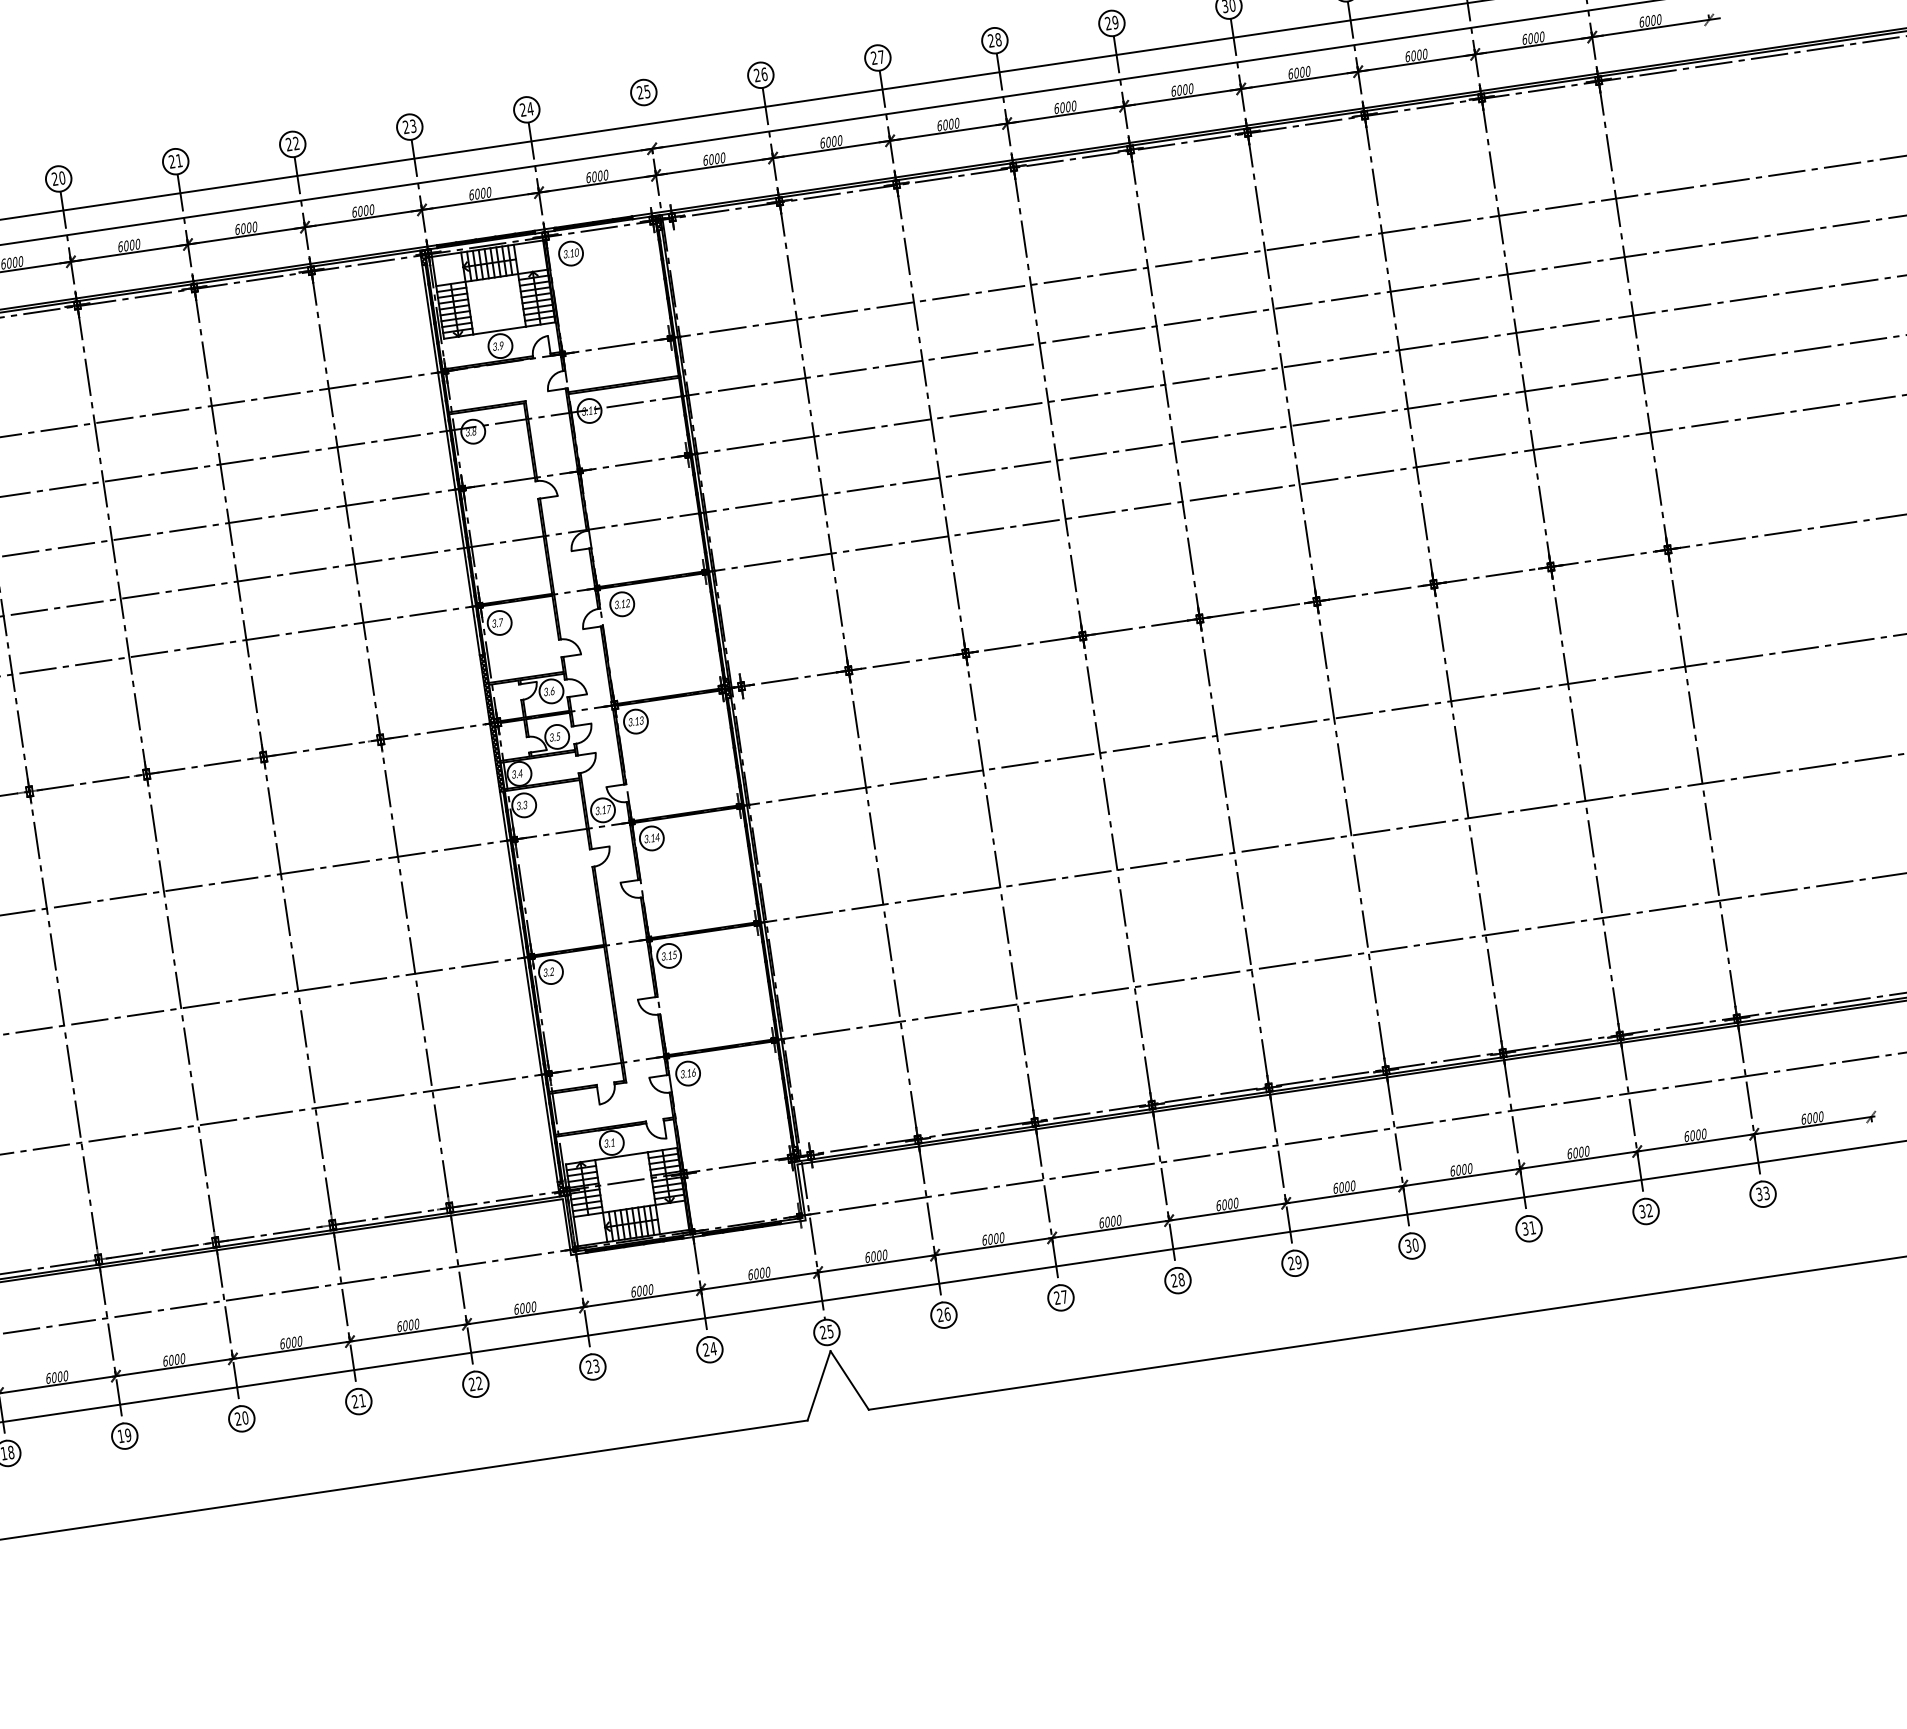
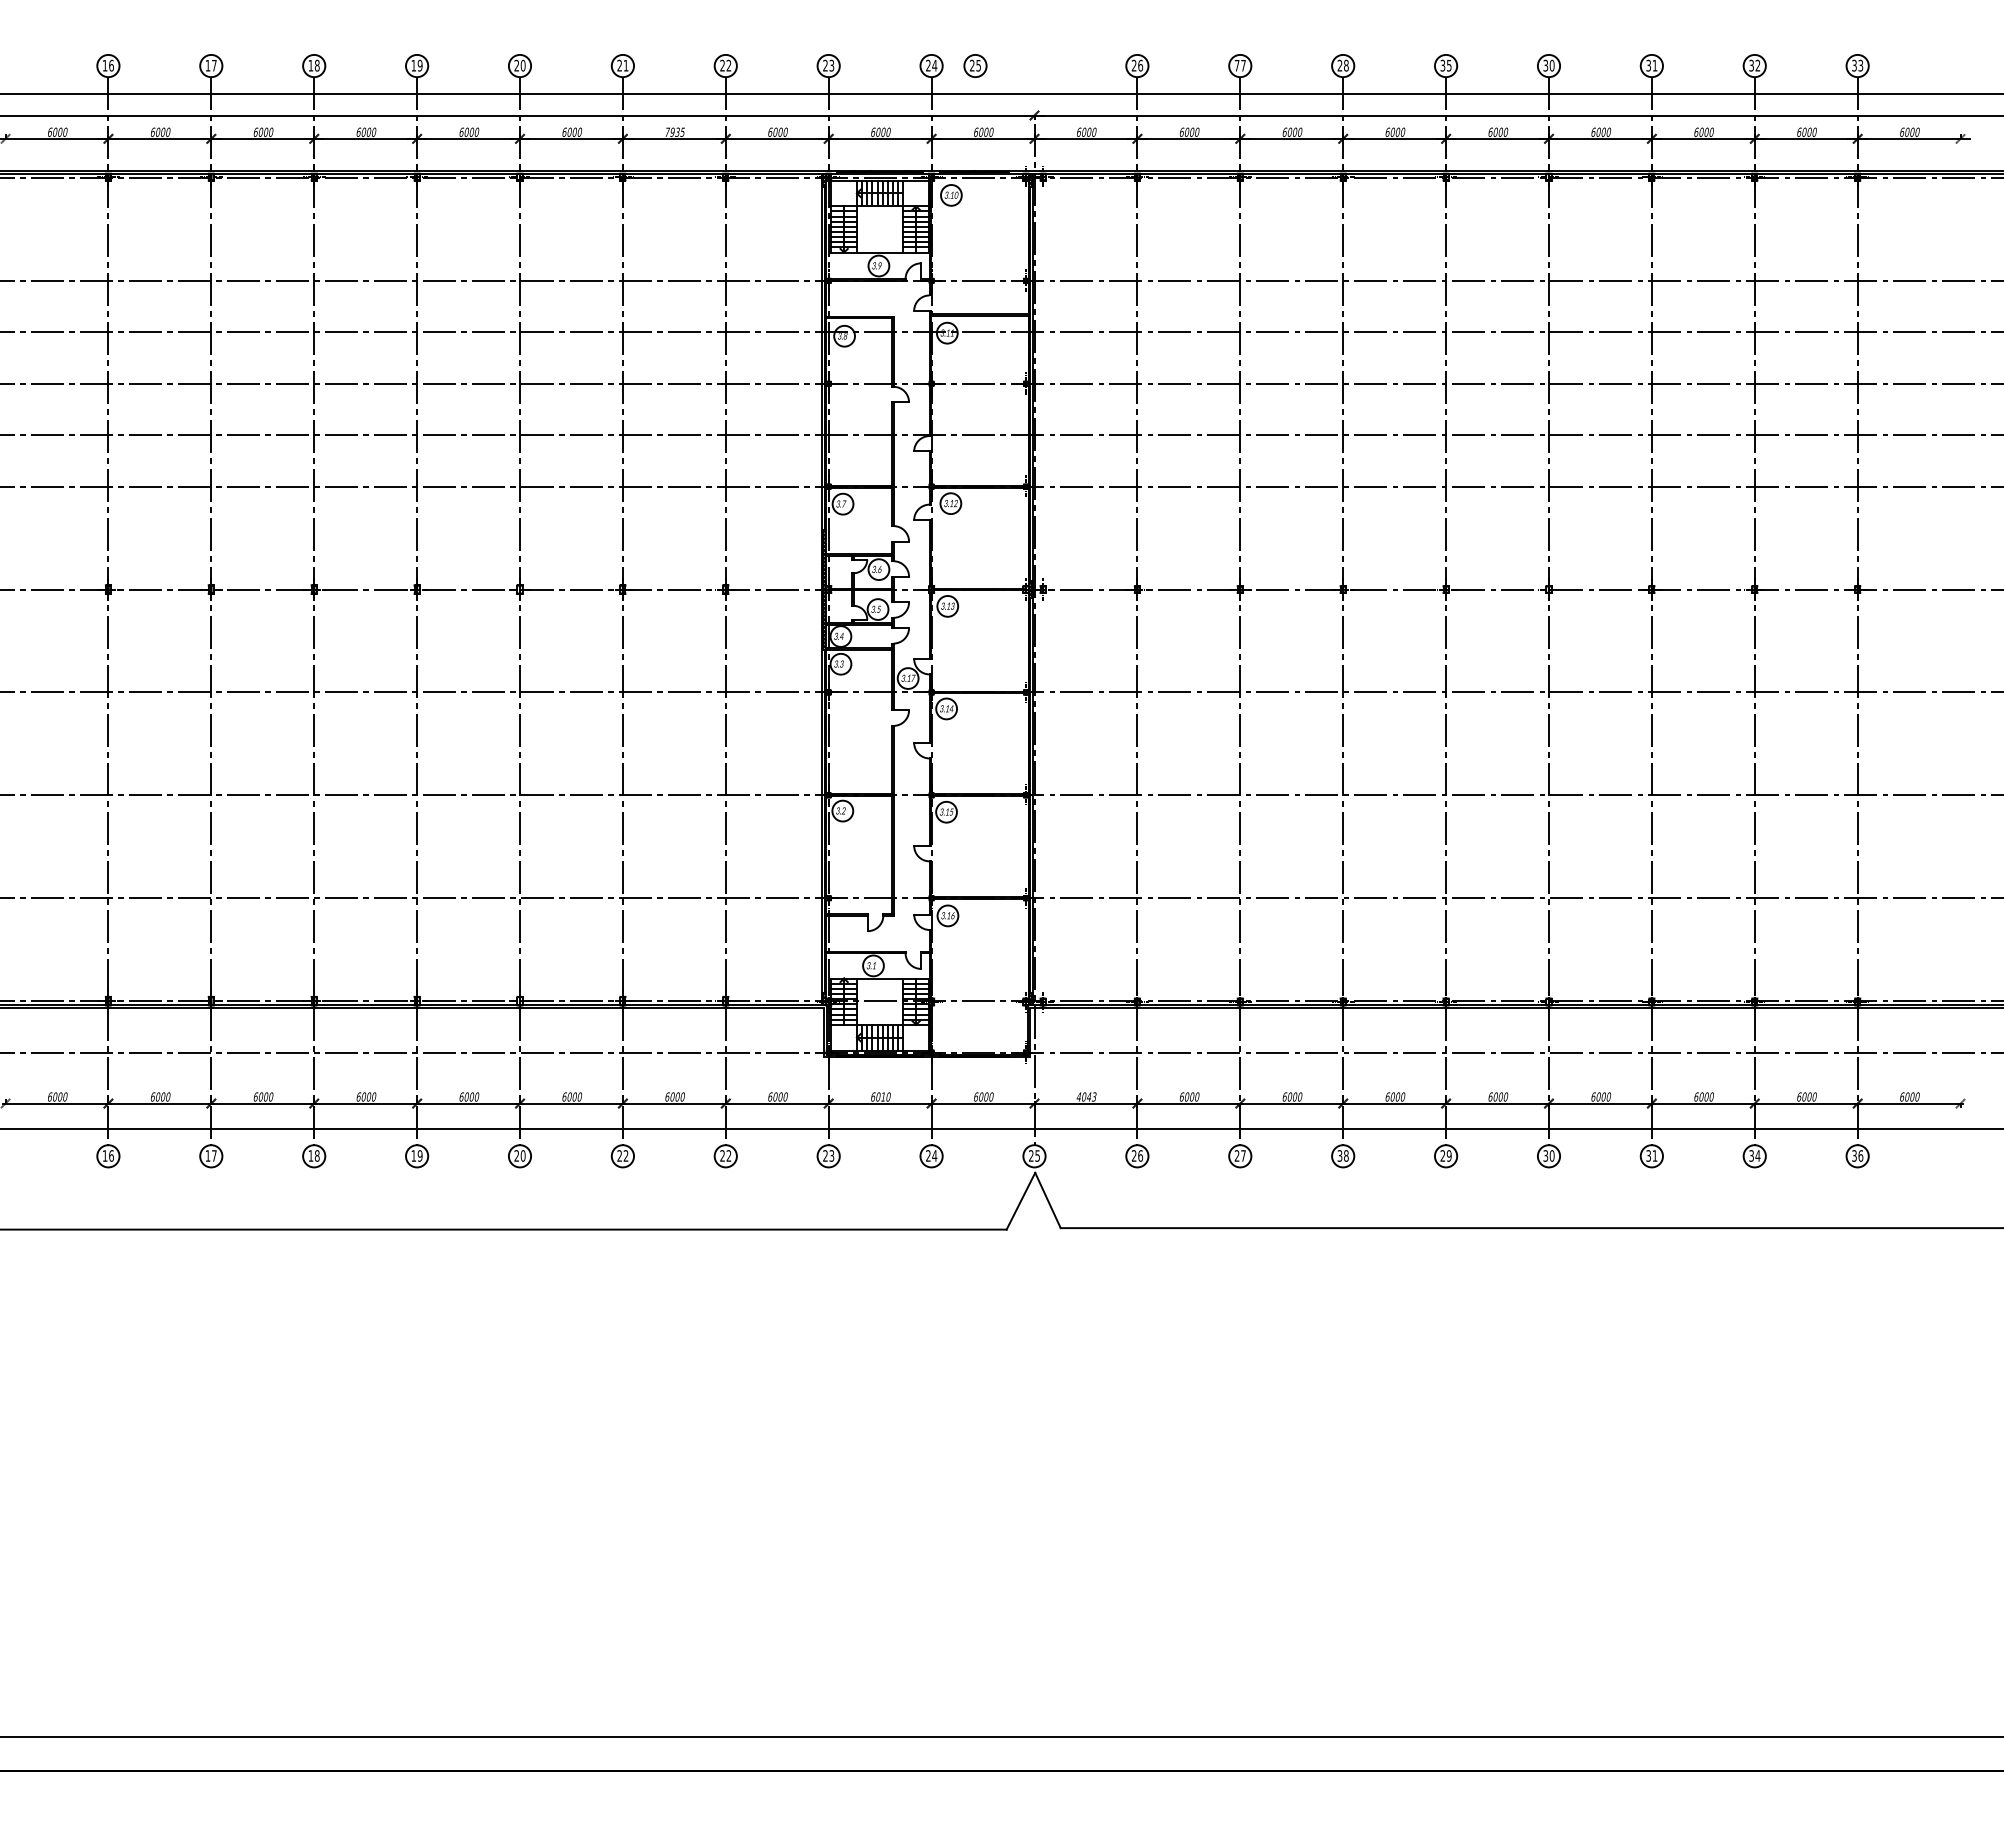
text: (1111, 22) -> (1445, 65), 29 -> 35
text: (873, 58) -> (1236, 65), 27 -> 77
part: (643, 91) -> (975, 65), moved
text: (245, 227) -> (674, 131), 6000 -> 7935
text: (1766, 1192) -> (1860, 1155), 33 -> 36
text: (1649, 1210) -> (1757, 1155), 32 -> 34
text: (876, 1255) -> (1086, 1096), 6000 -> 4043
text: (1173, 1281) -> (1339, 1156), 28 -> 38
text: (645, 1289) -> (883, 1096), 6000 -> 6010
text: (361, 1400) -> (625, 1155), 21 -> 22

